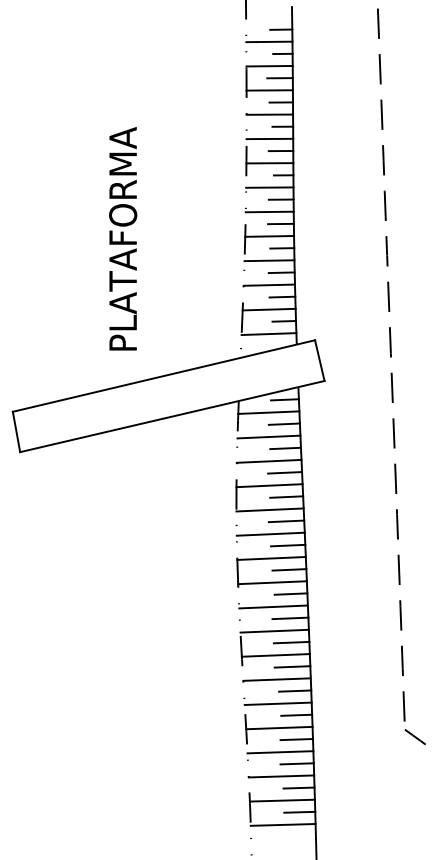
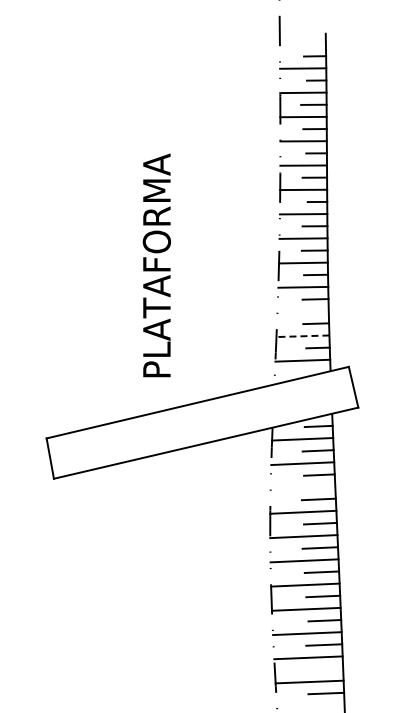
line: (269, 284) -> (303, 311), removed
line: (268, 309) -> (302, 336), solid -> dashed
line: (268, 460) -> (302, 487), removed
line: (291, 642) -> (325, 669), removed
line: (276, 679) -> (310, 706), removed

